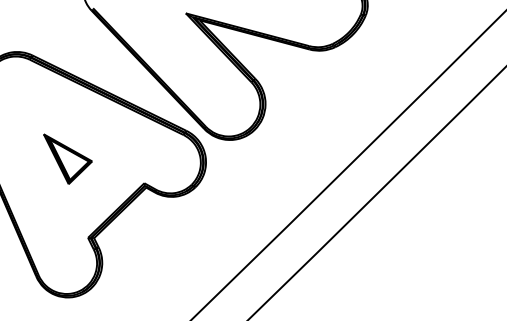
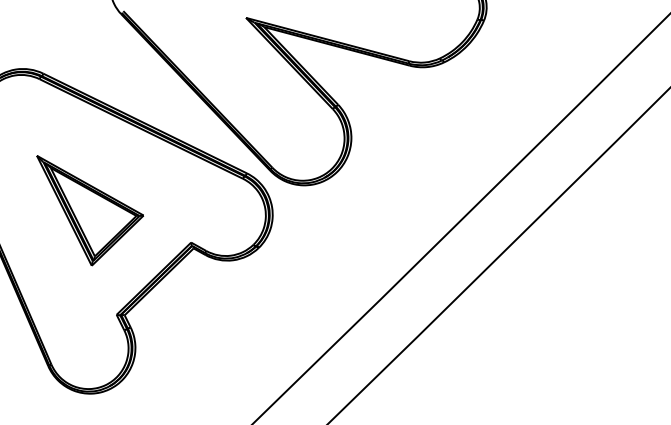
part: (67, 158) -> (89, 210), size x1.67

